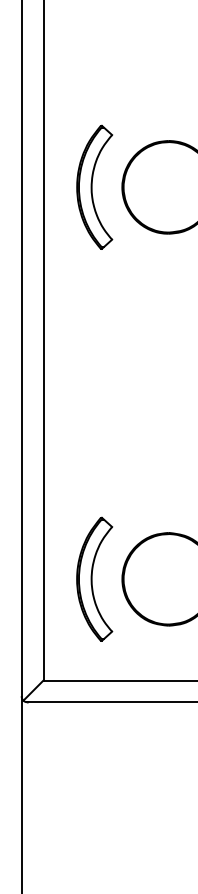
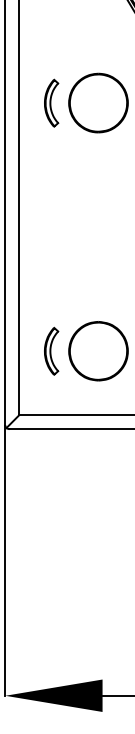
part: (94, 187) -> (51, 103), size x0.6
part: (94, 579) -> (51, 351), size x0.6

